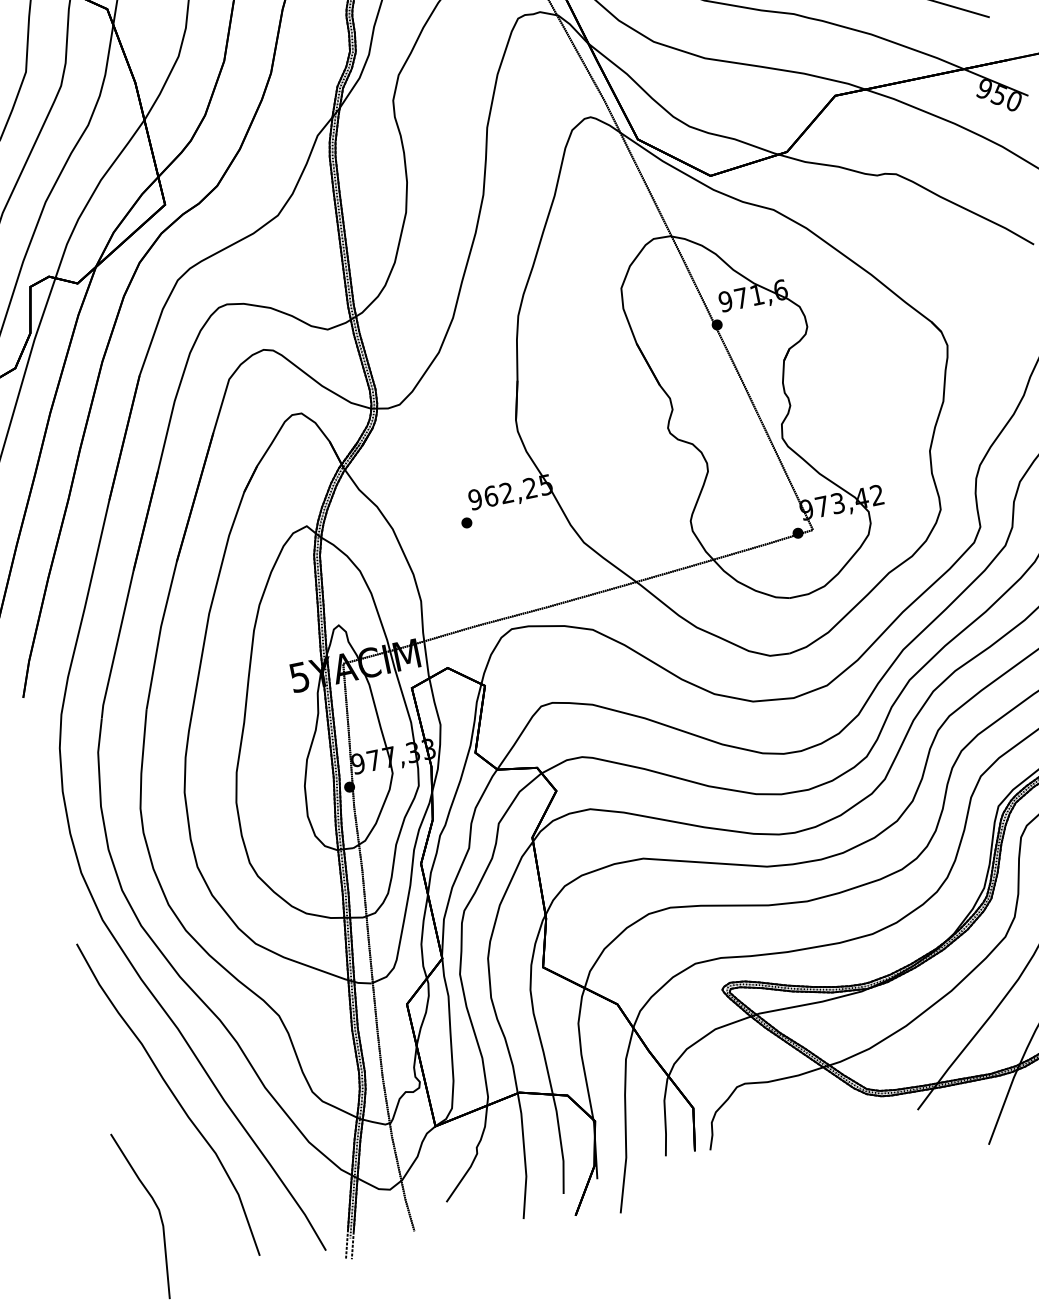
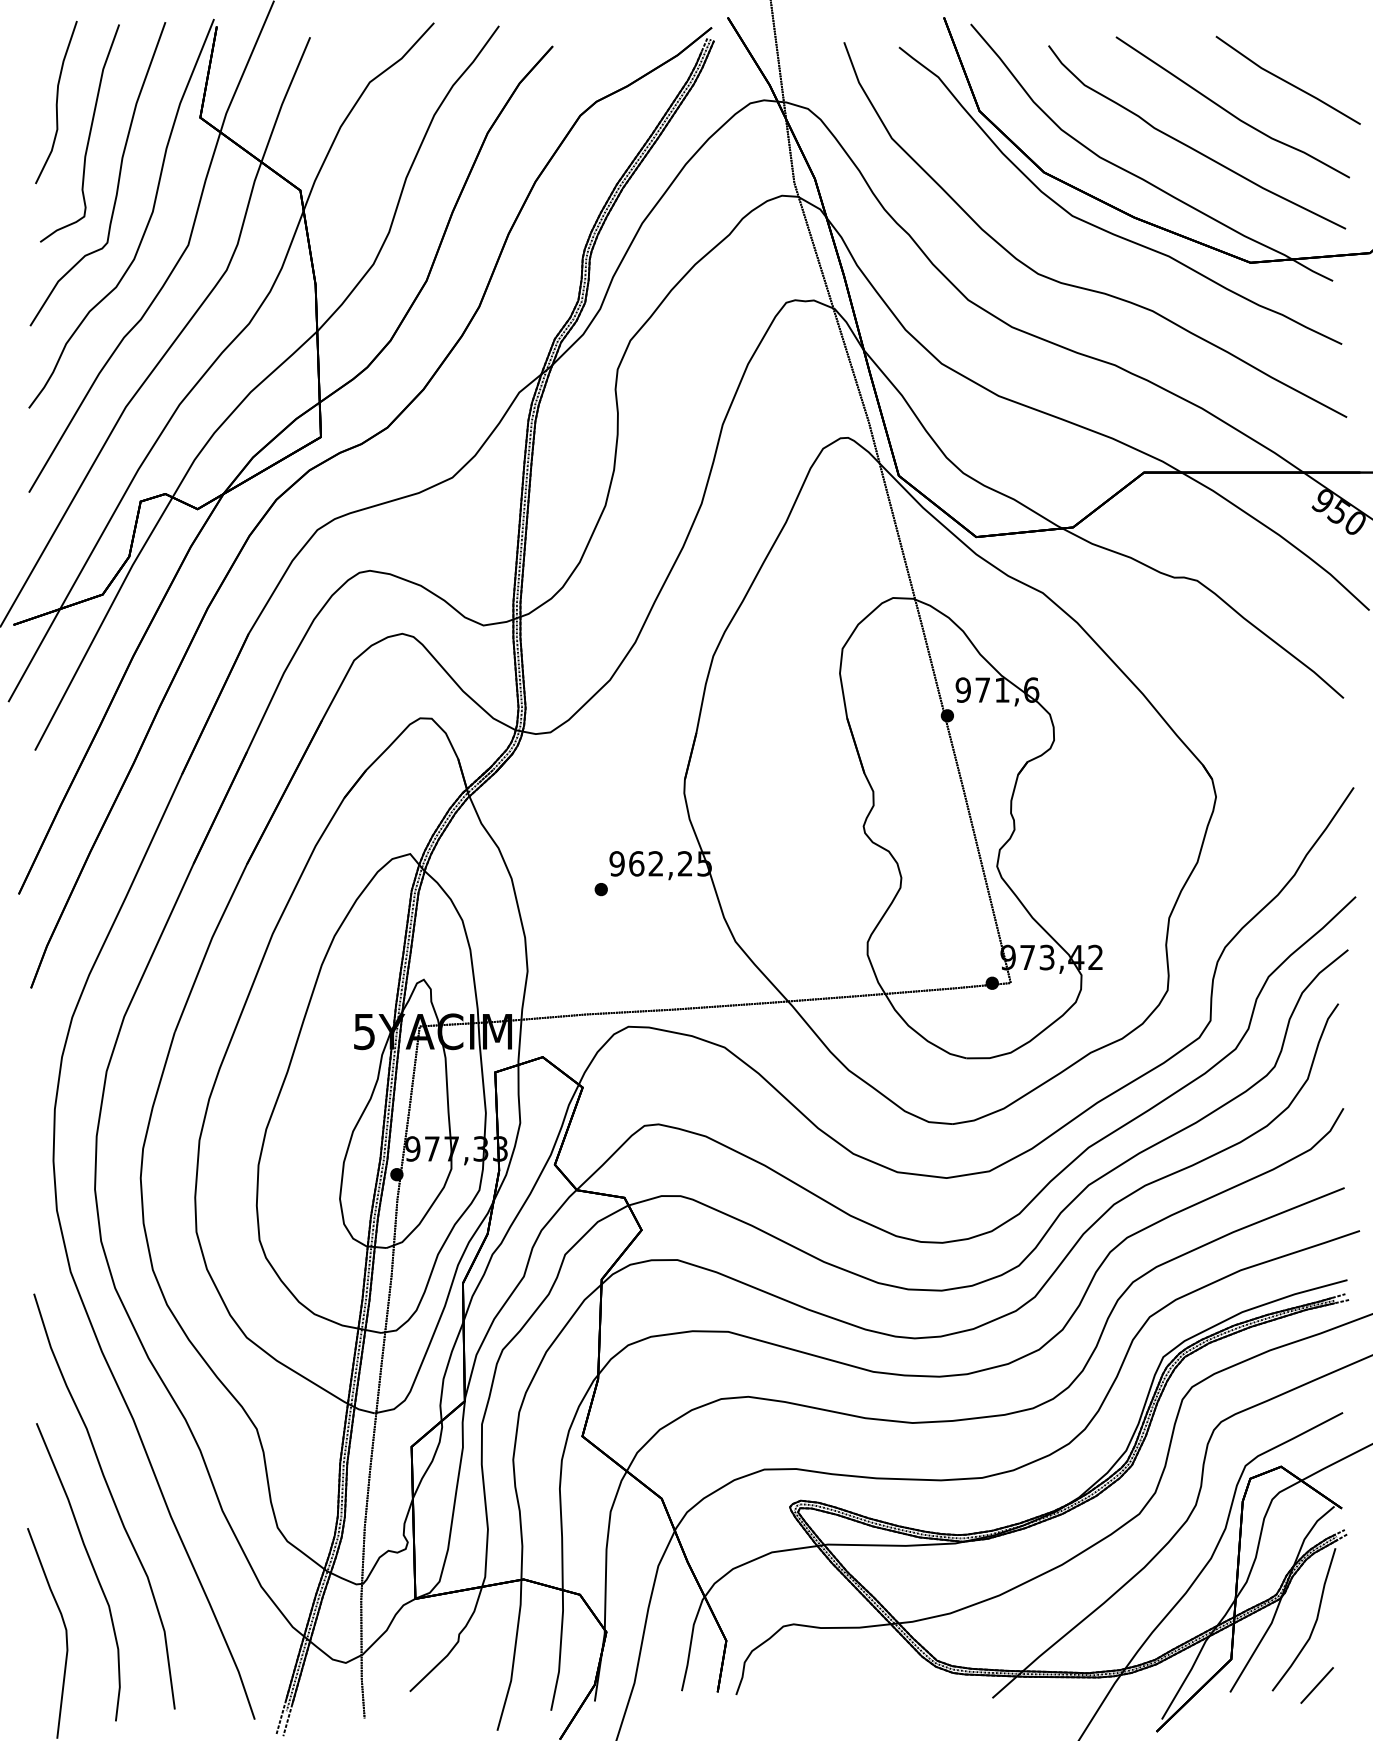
curve: (168, 1154) -> (91, 1566), added

